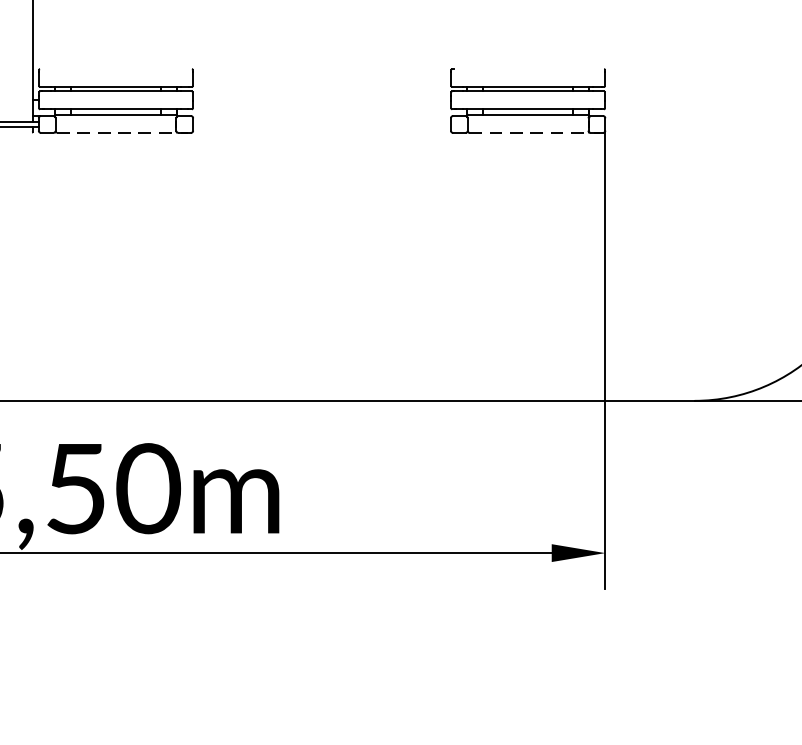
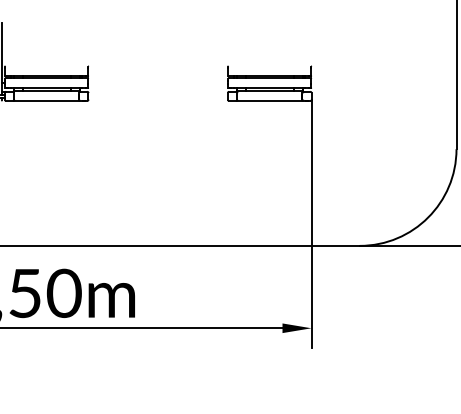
line: (117, 132) -> (47, 100), dashed -> solid
line: (529, 132) -> (270, 100), dashed -> solid

